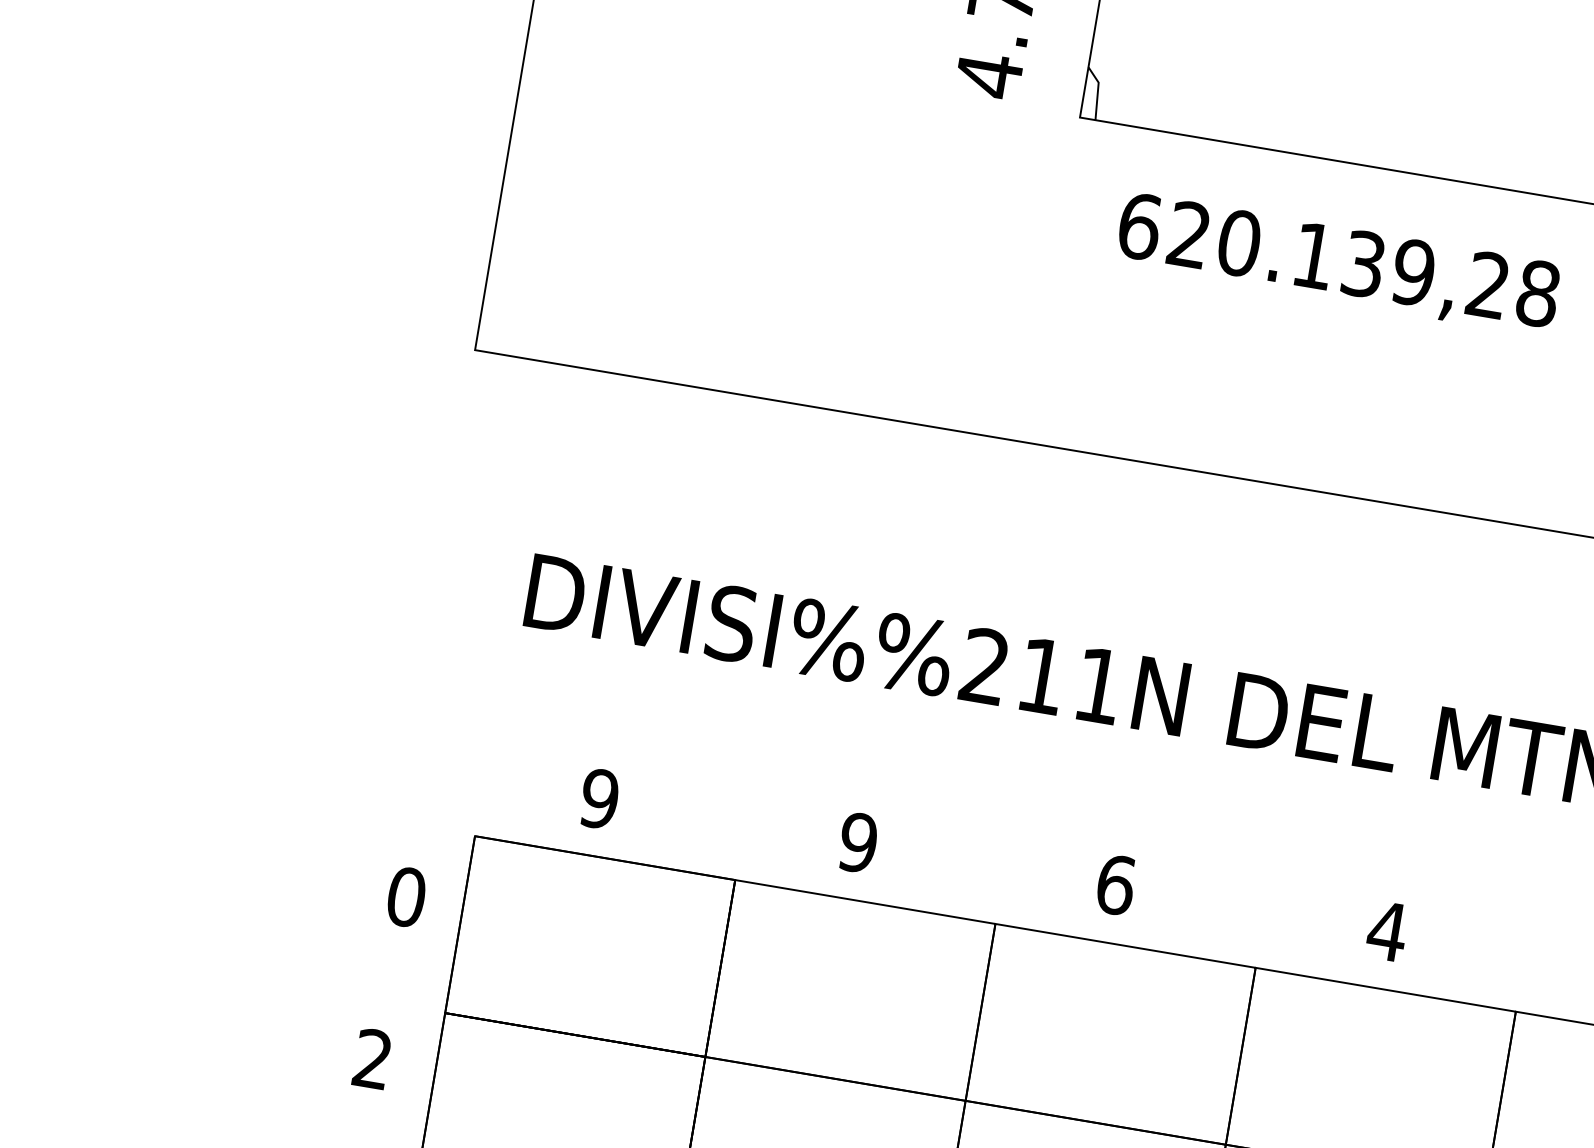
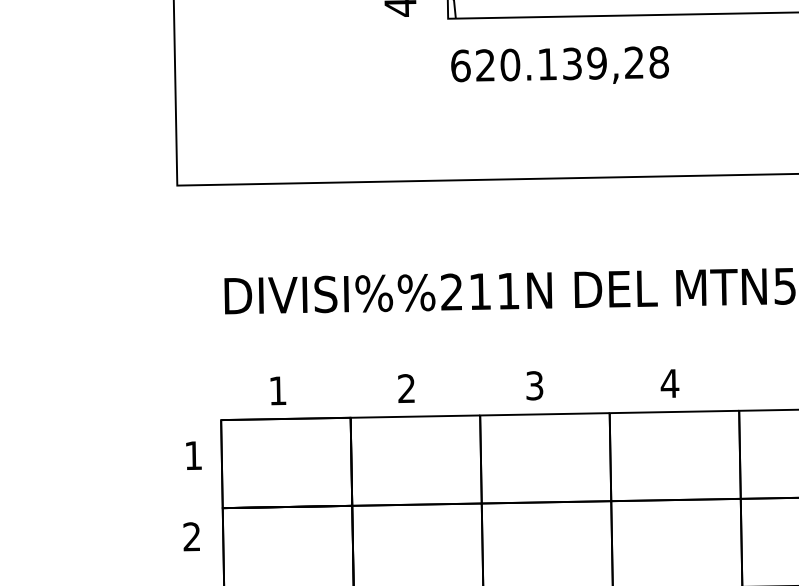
text: (1337, 260) -> (559, 64), moved
text: (598, 798) -> (277, 390), 9 -> 1
text: (858, 842) -> (406, 388), 9 -> 2
text: (1115, 884) -> (534, 385), 6 -> 3
text: (406, 896) -> (193, 455), 0 -> 1

